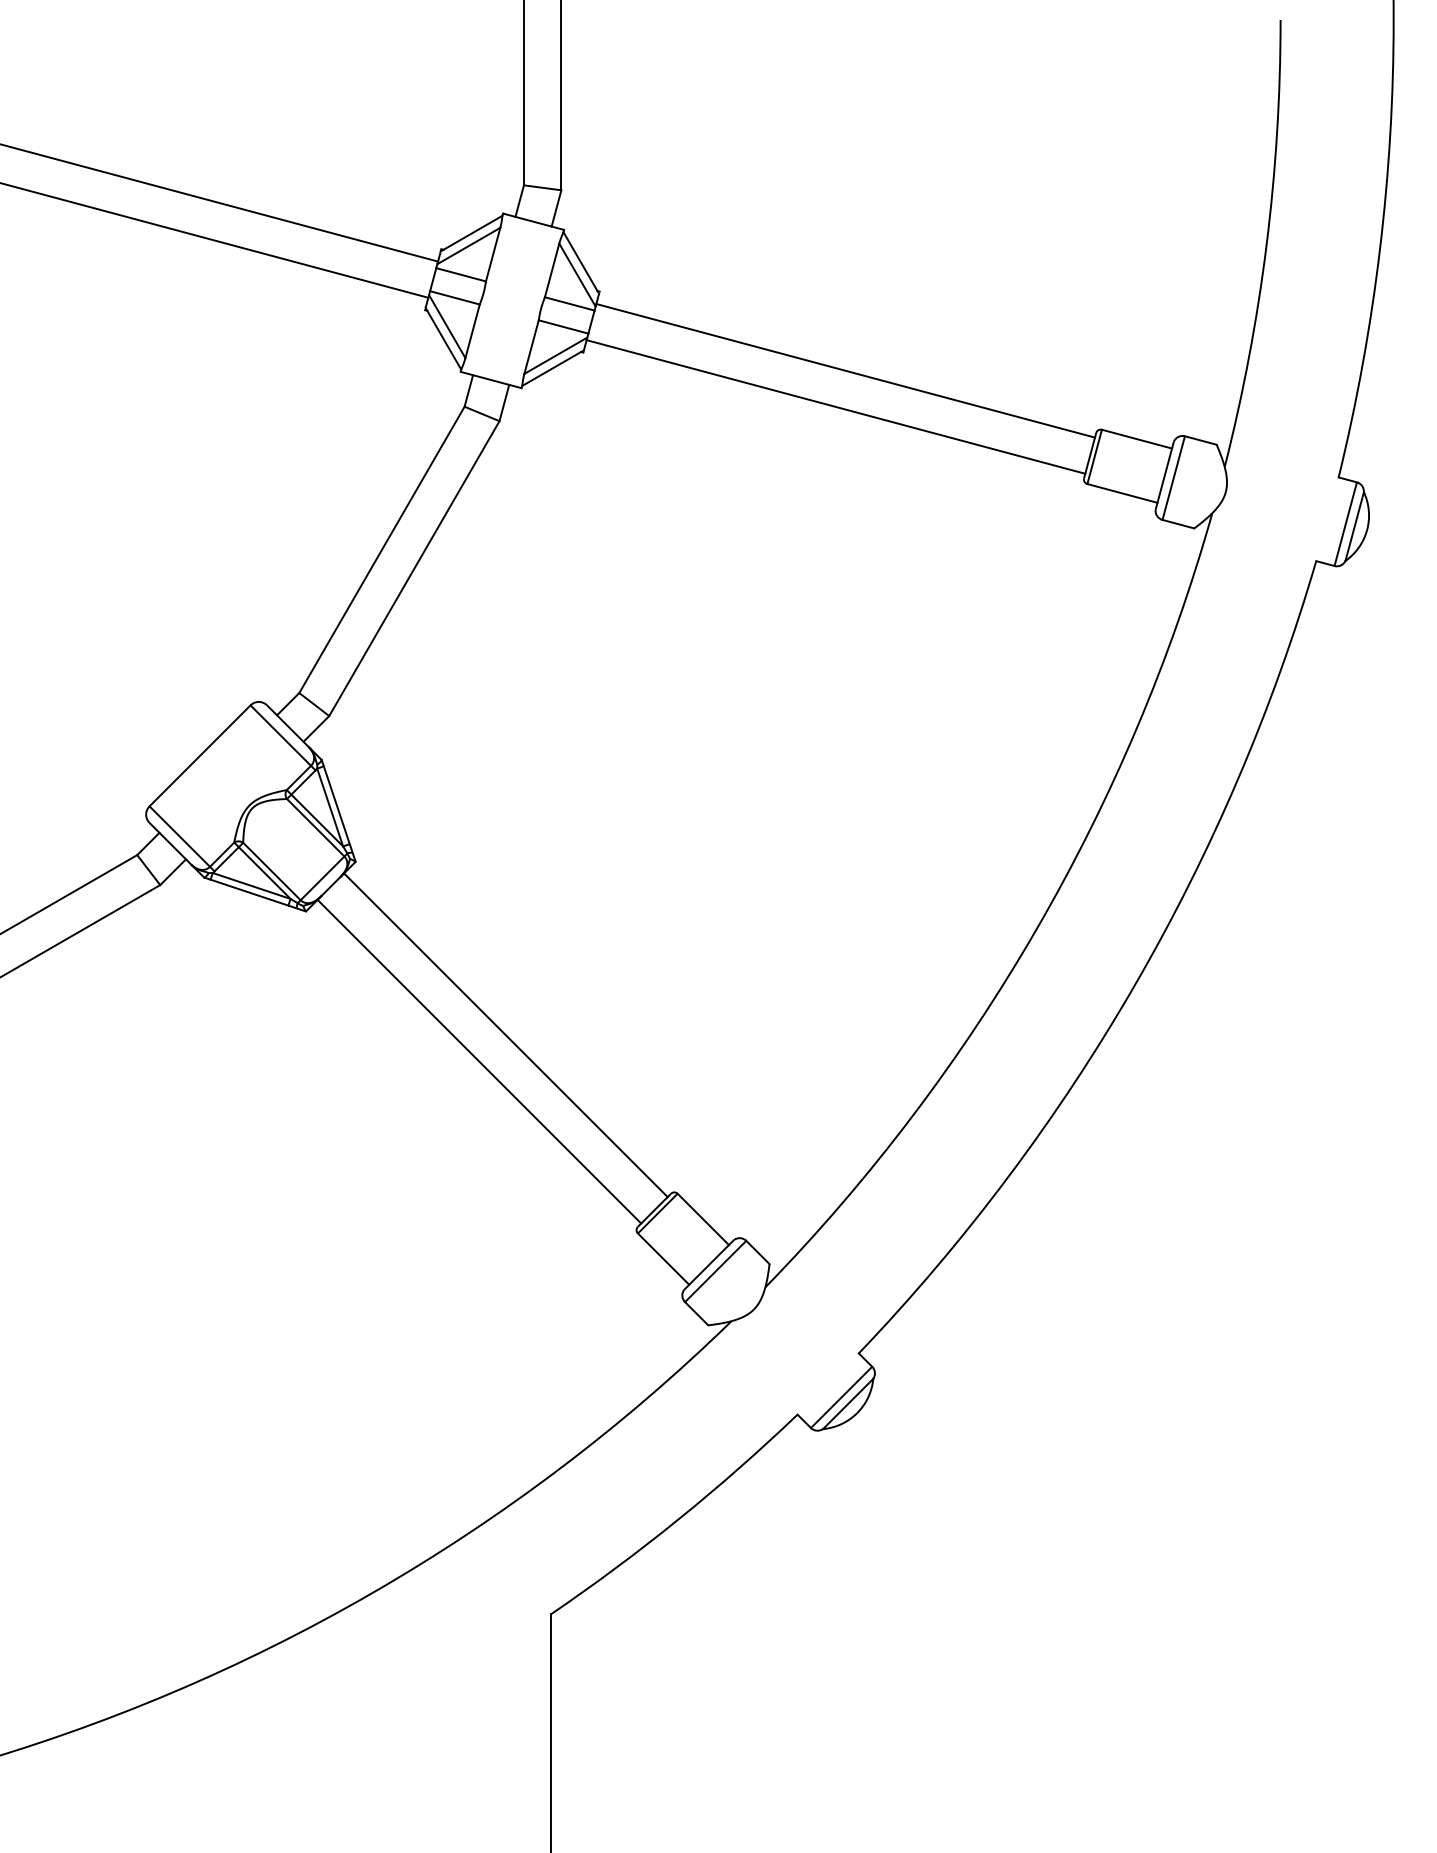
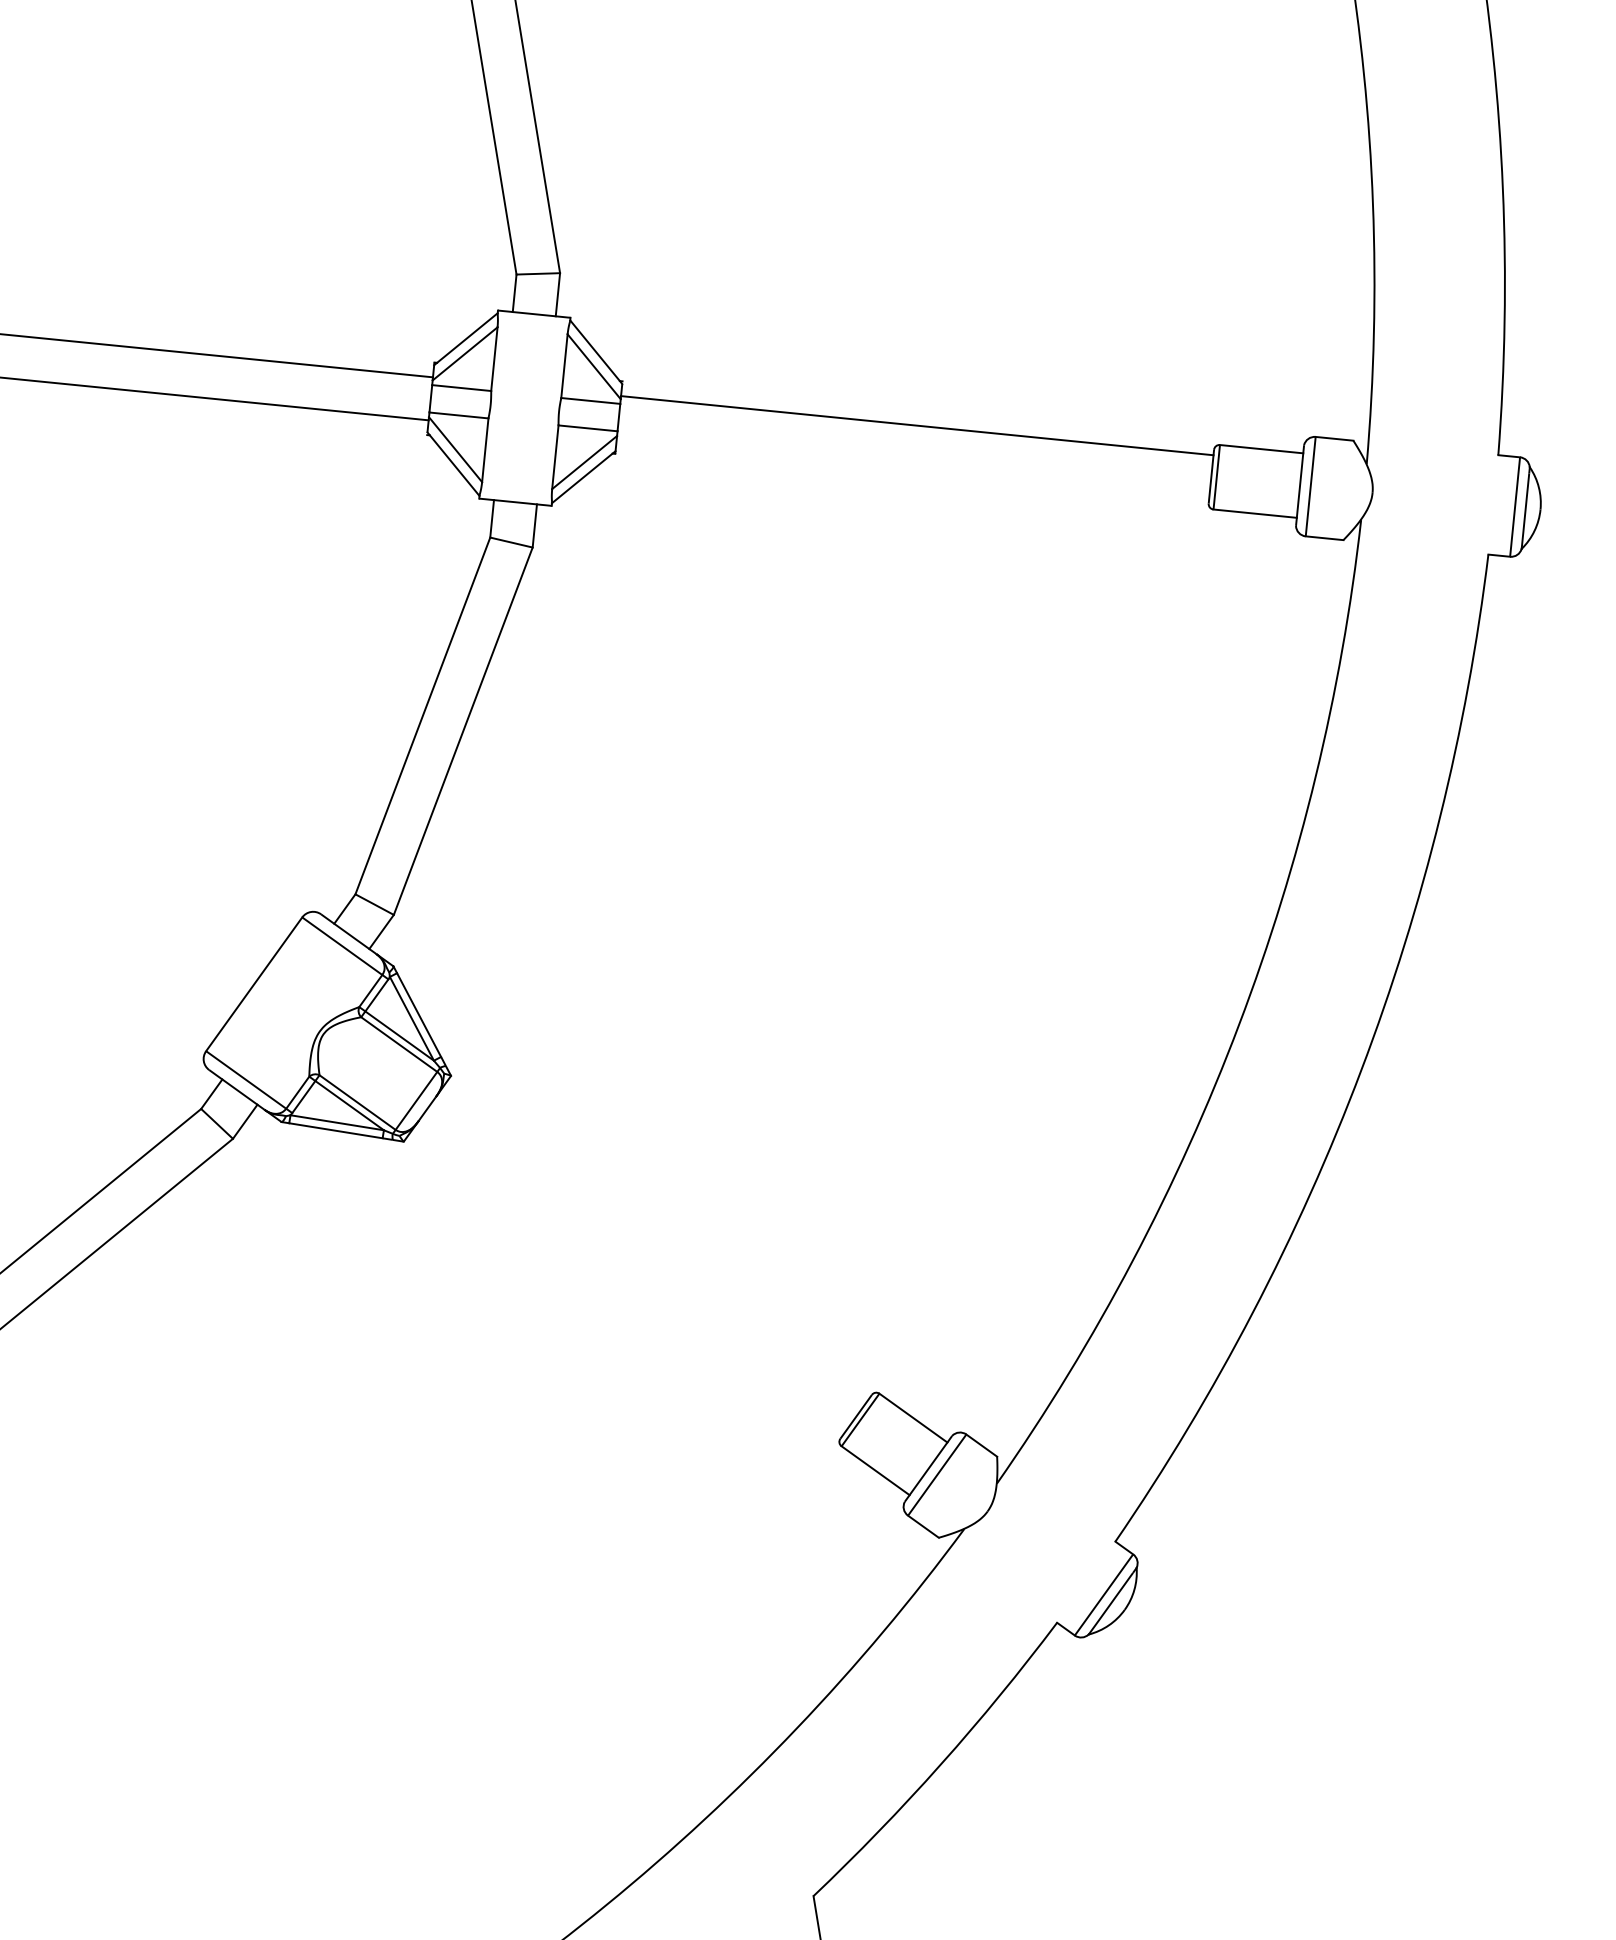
line: (835, 406) -> (912, 468), removed
line: (505, 1035) -> (653, 1245), removed
line: (479, 1061) -> (629, 1280), removed

